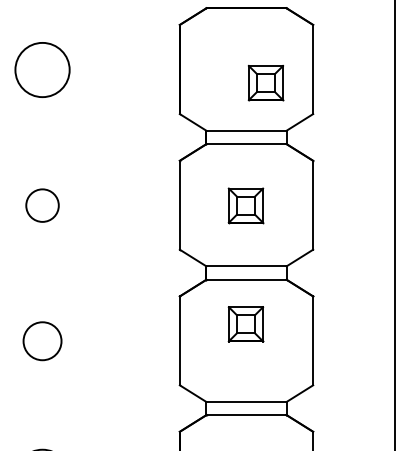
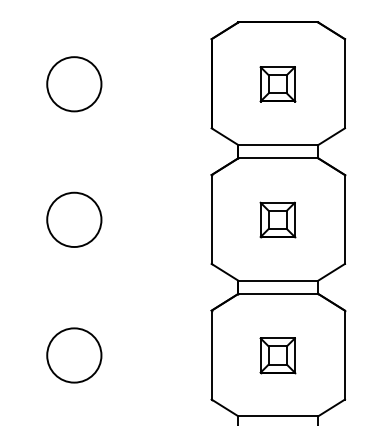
part: (265, 83) -> (277, 84), moved
circle: (42, 205) -> (74, 219), size x1.67
part: (245, 324) -> (277, 355), moved
circle: (42, 341) -> (74, 355), size x1.43

